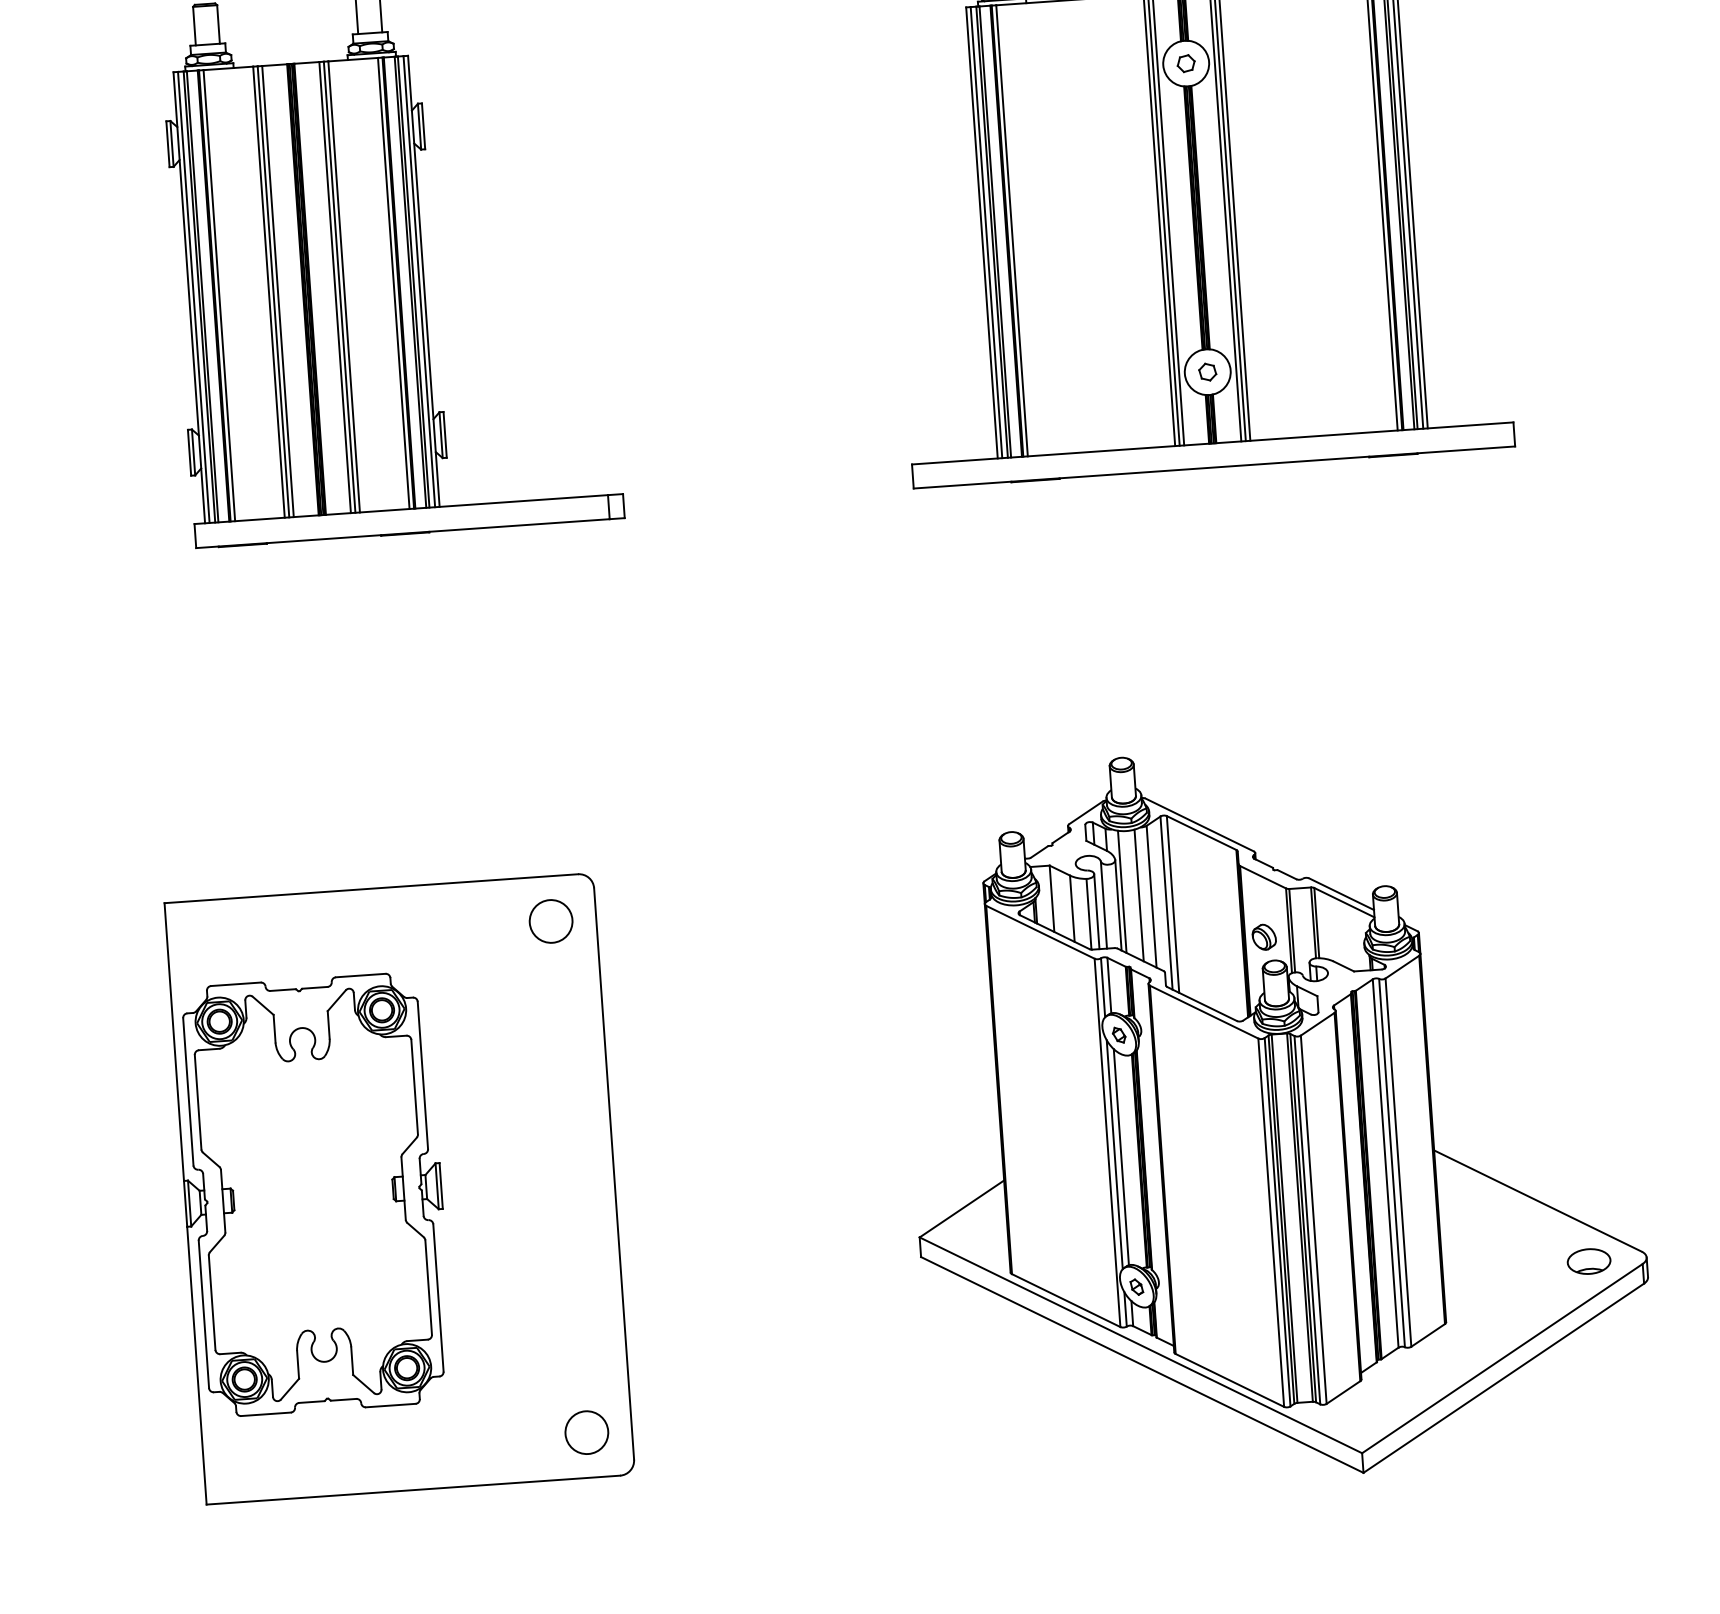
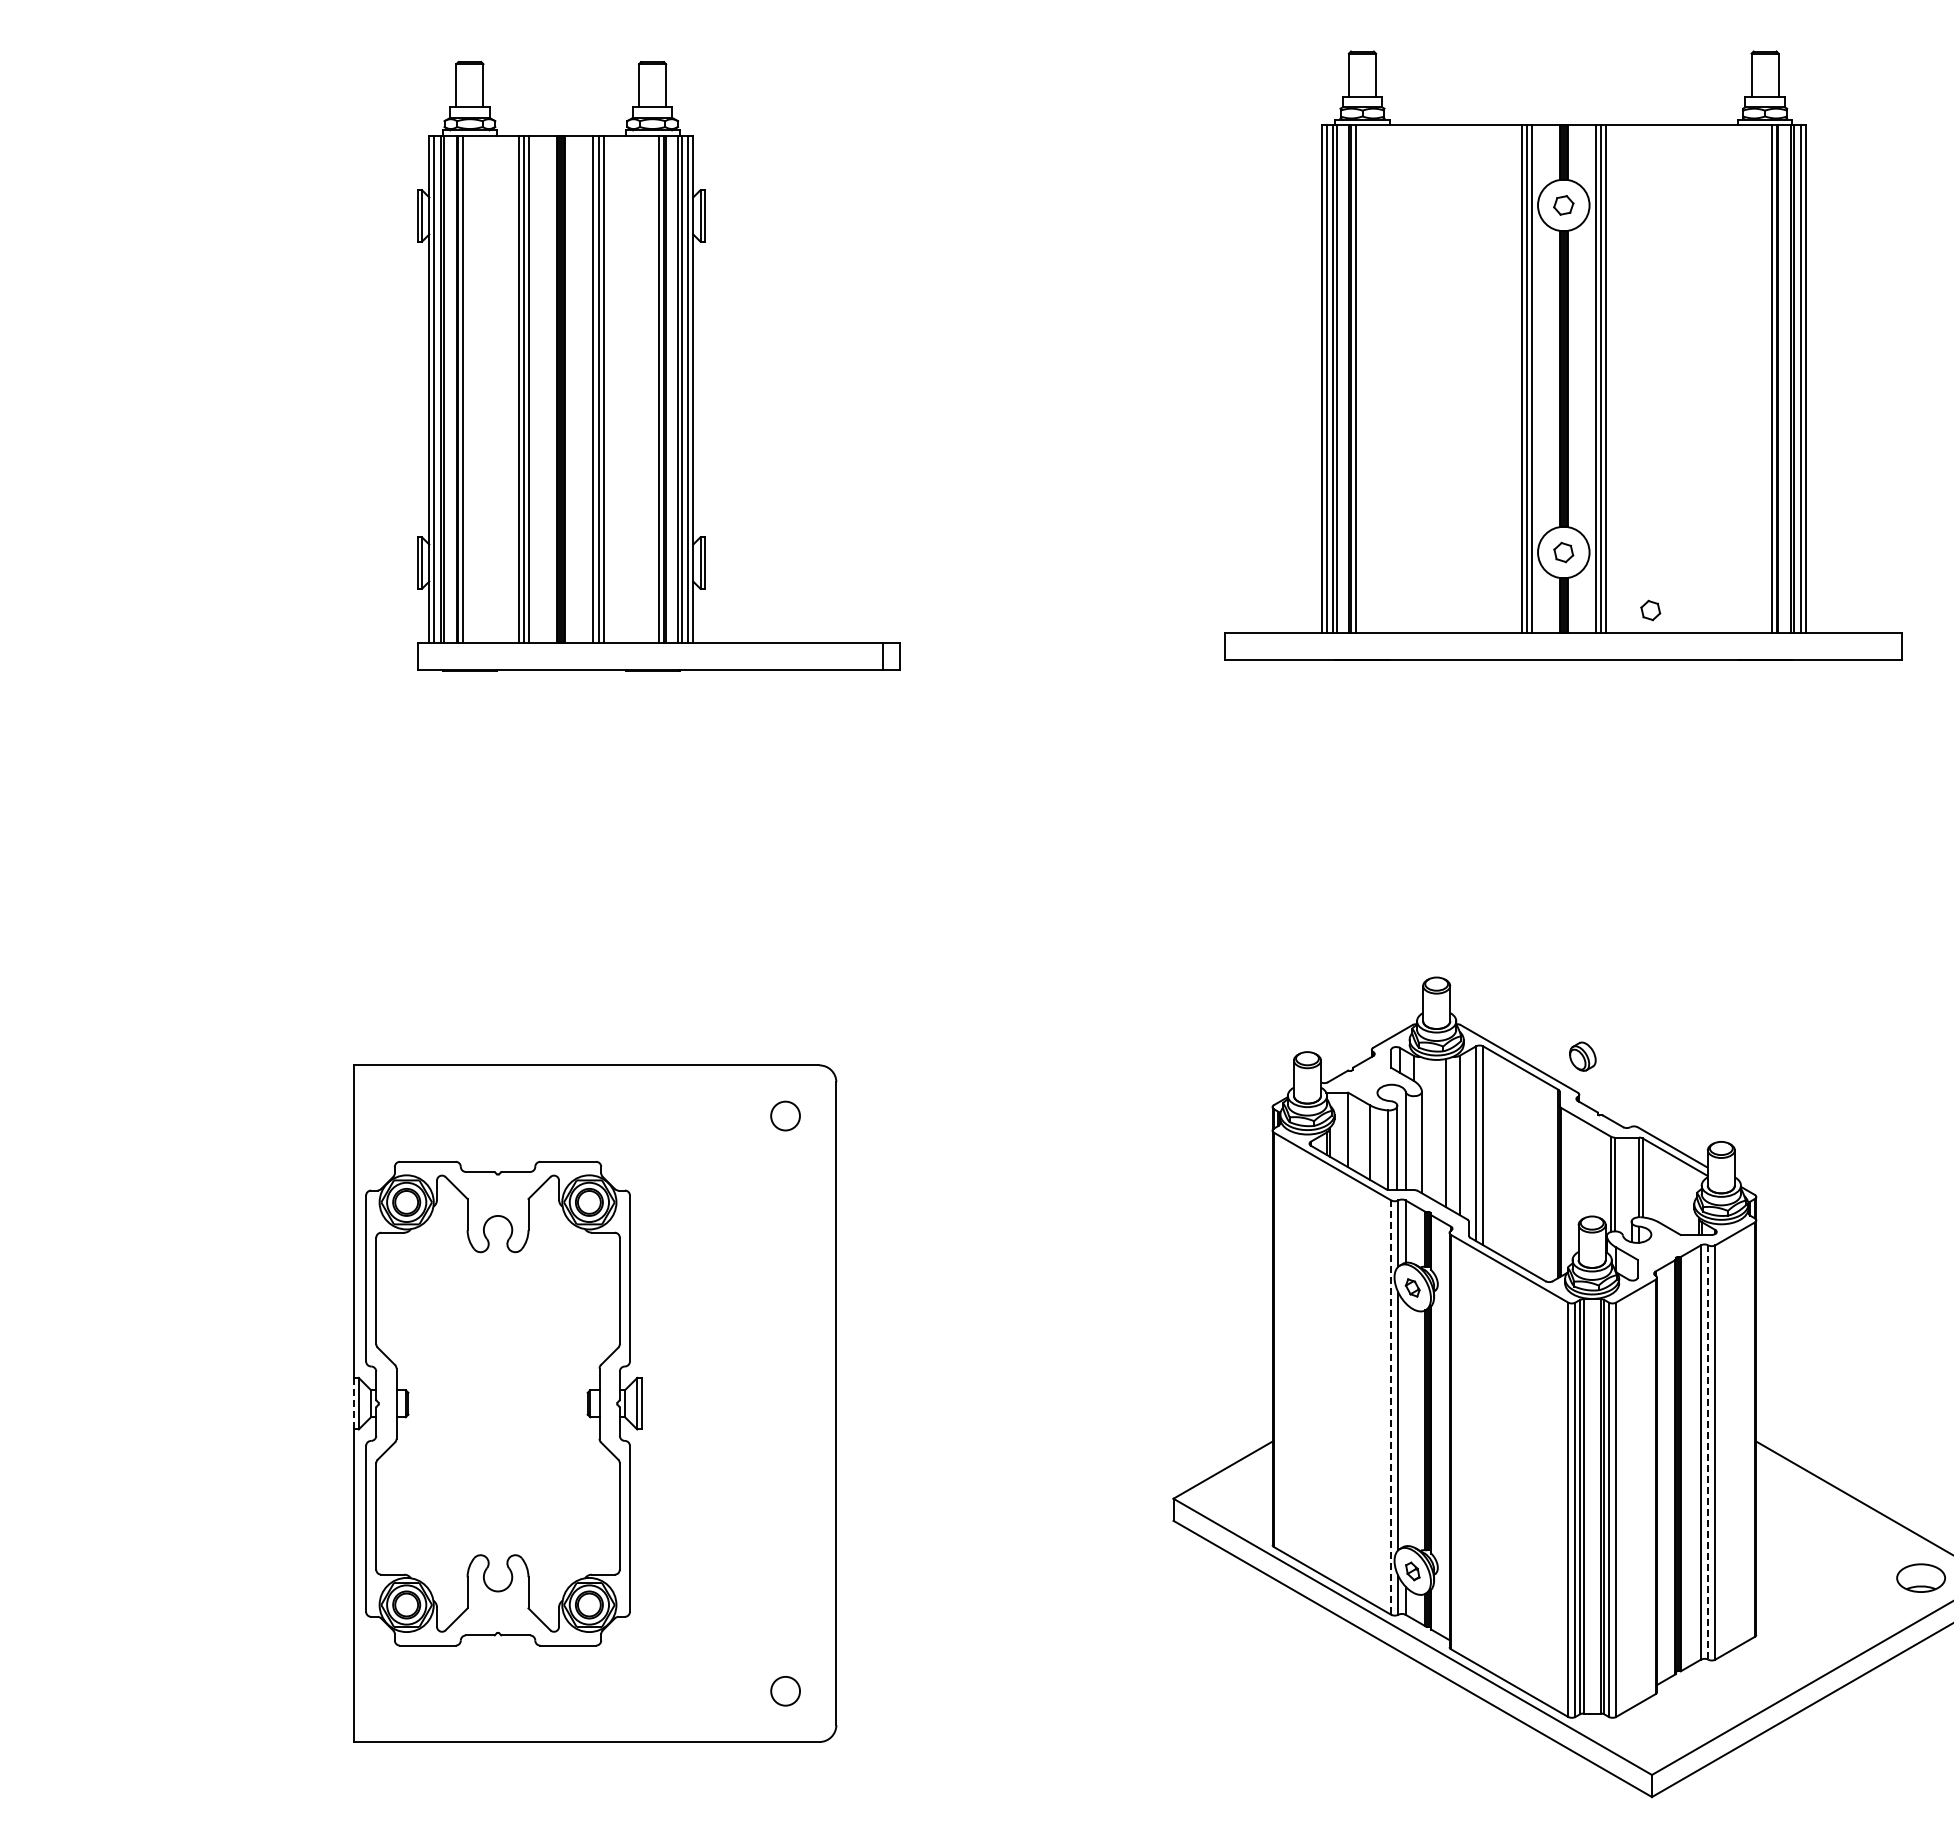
part: (1288, 418) -> (1650, 610), added
line: (1122, 891) -> (1427, 1127), removed
circle: (550, 920) -> (785, 1115), size x0.6
part: (1263, 937) -> (1582, 1056), moved
line: (1107, 1143) -> (1391, 1408), solid -> dashed
line: (1121, 1157) -> (1405, 1424), removed
line: (1392, 1163) -> (1708, 1452), solid -> dashed
line: (185, 1203) -> (354, 1403), solid -> dashed
circle: (586, 1432) -> (785, 1691), size x0.6

